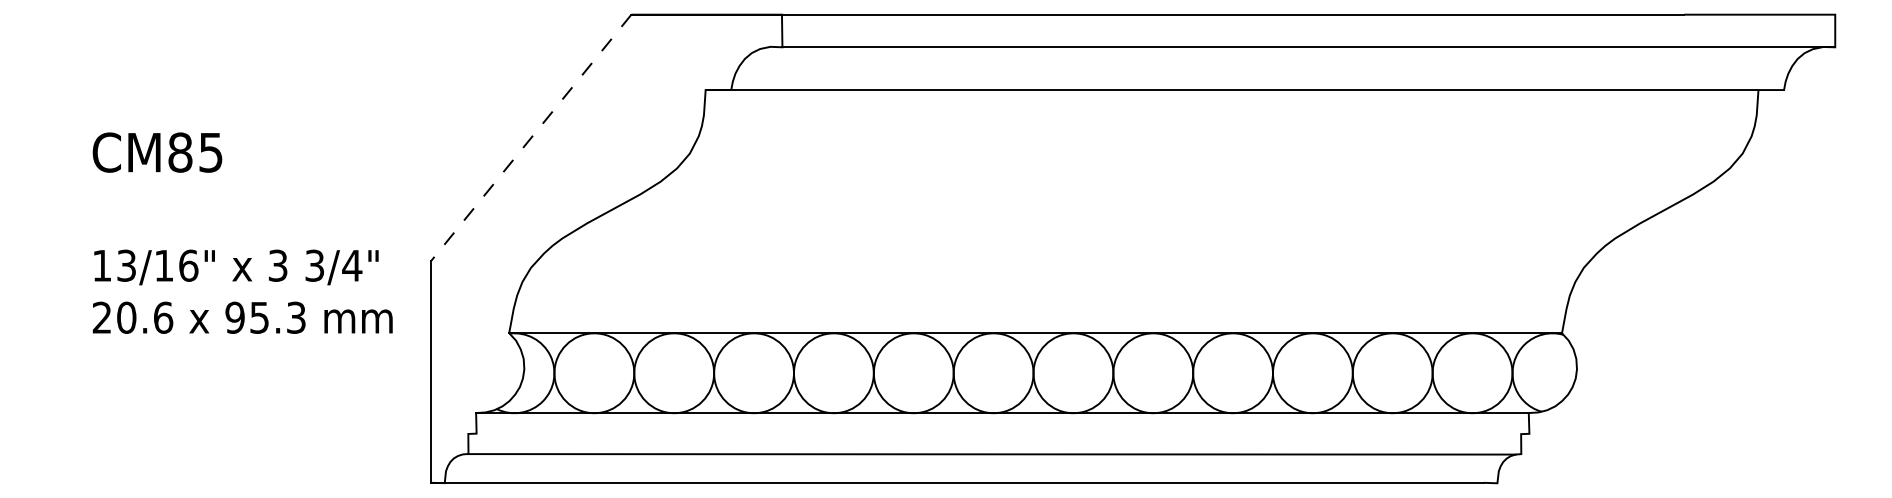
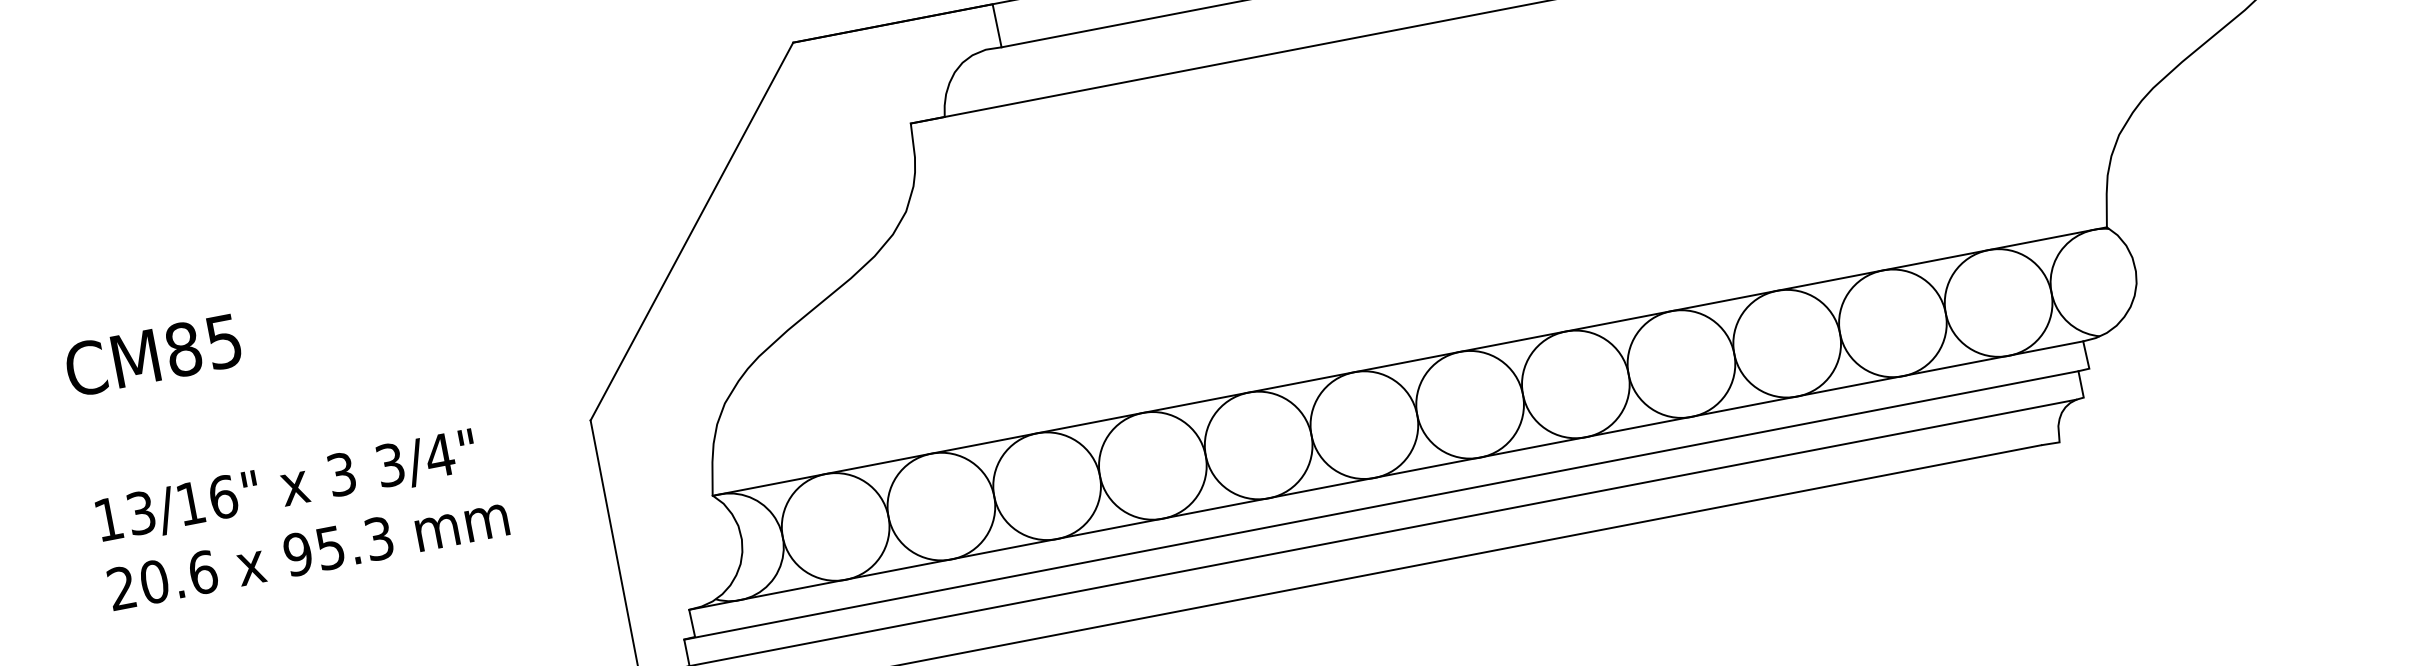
line: (531, 138) -> (692, 232), dashed -> solid
text: (242, 232) -> (286, 439), moved
line: (994, 434) -> (1381, 506), added

